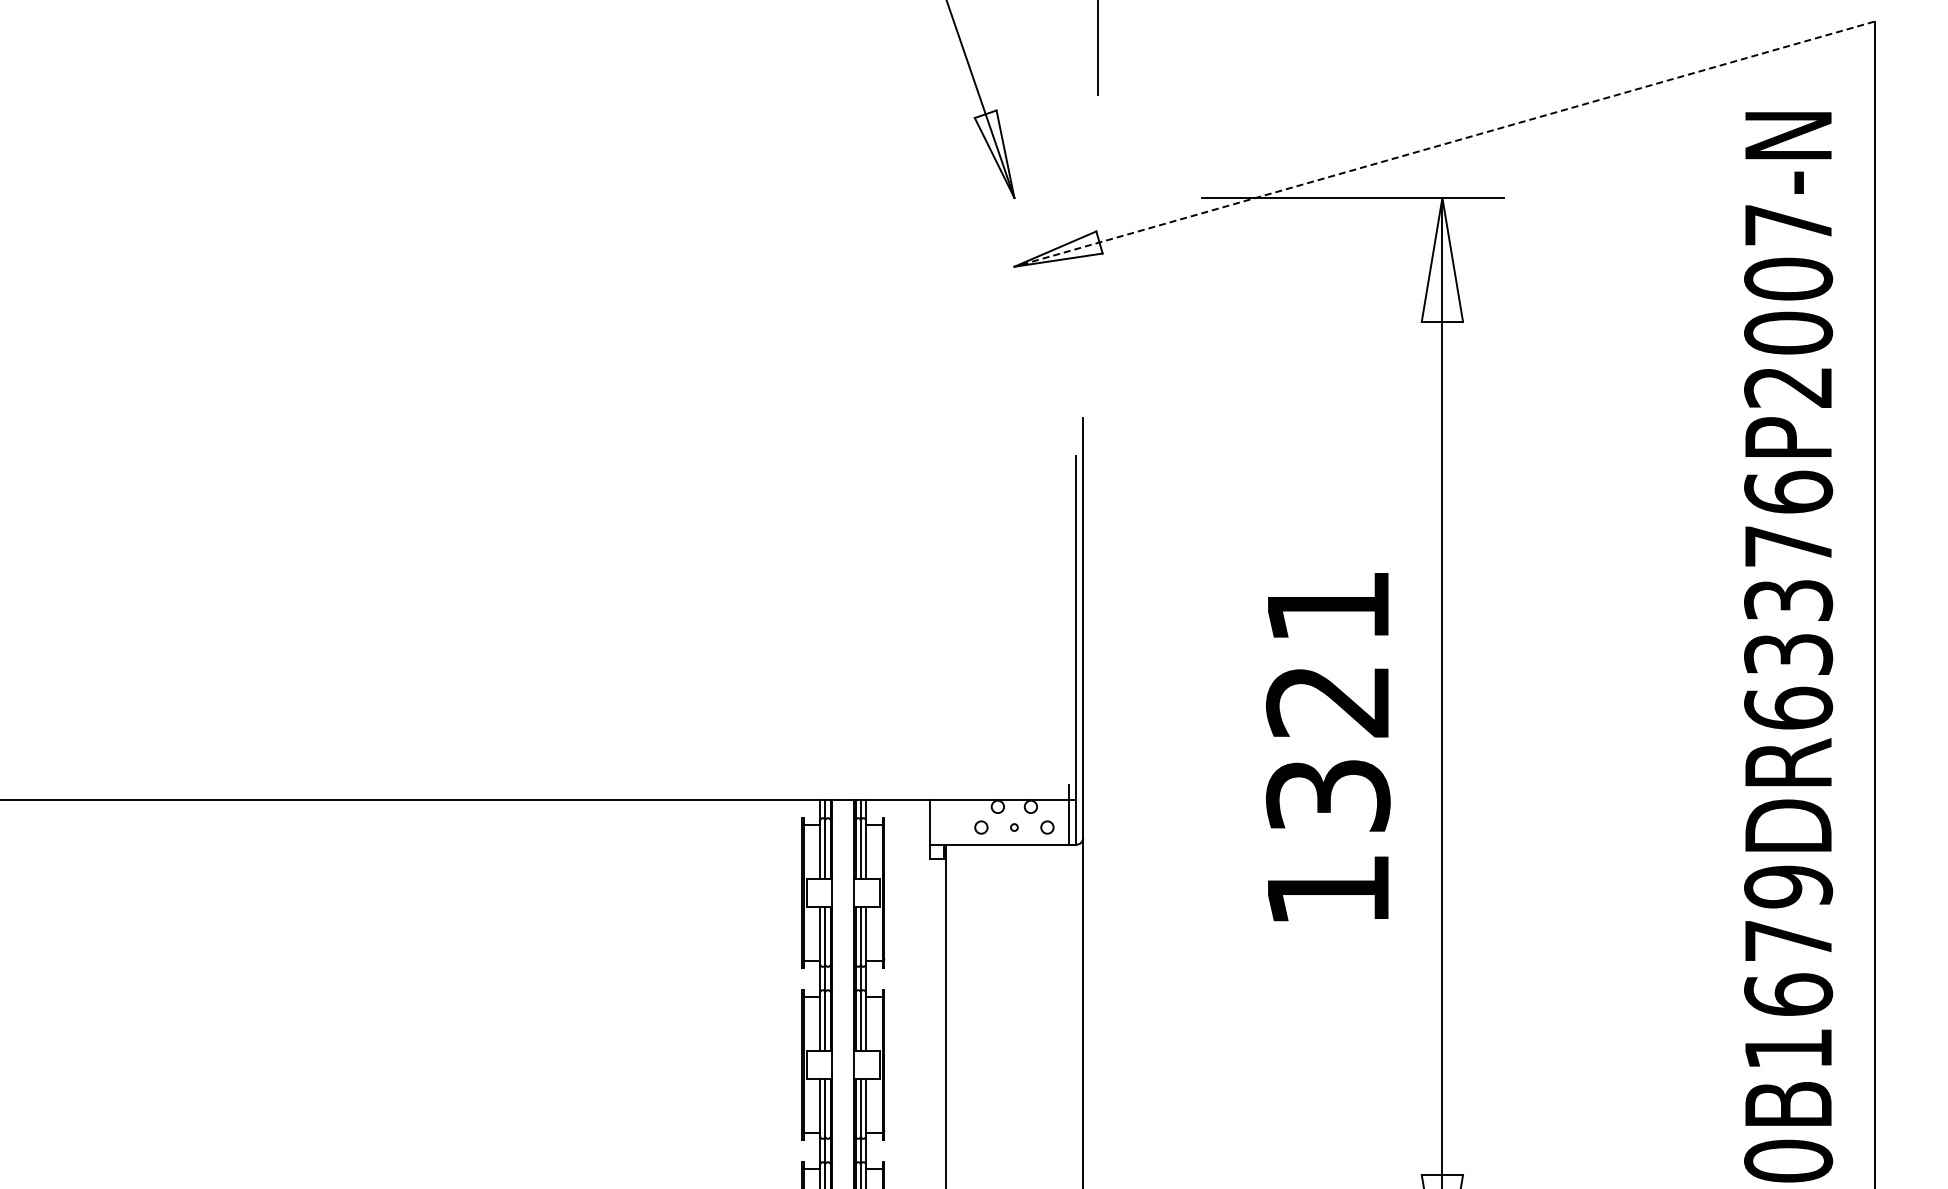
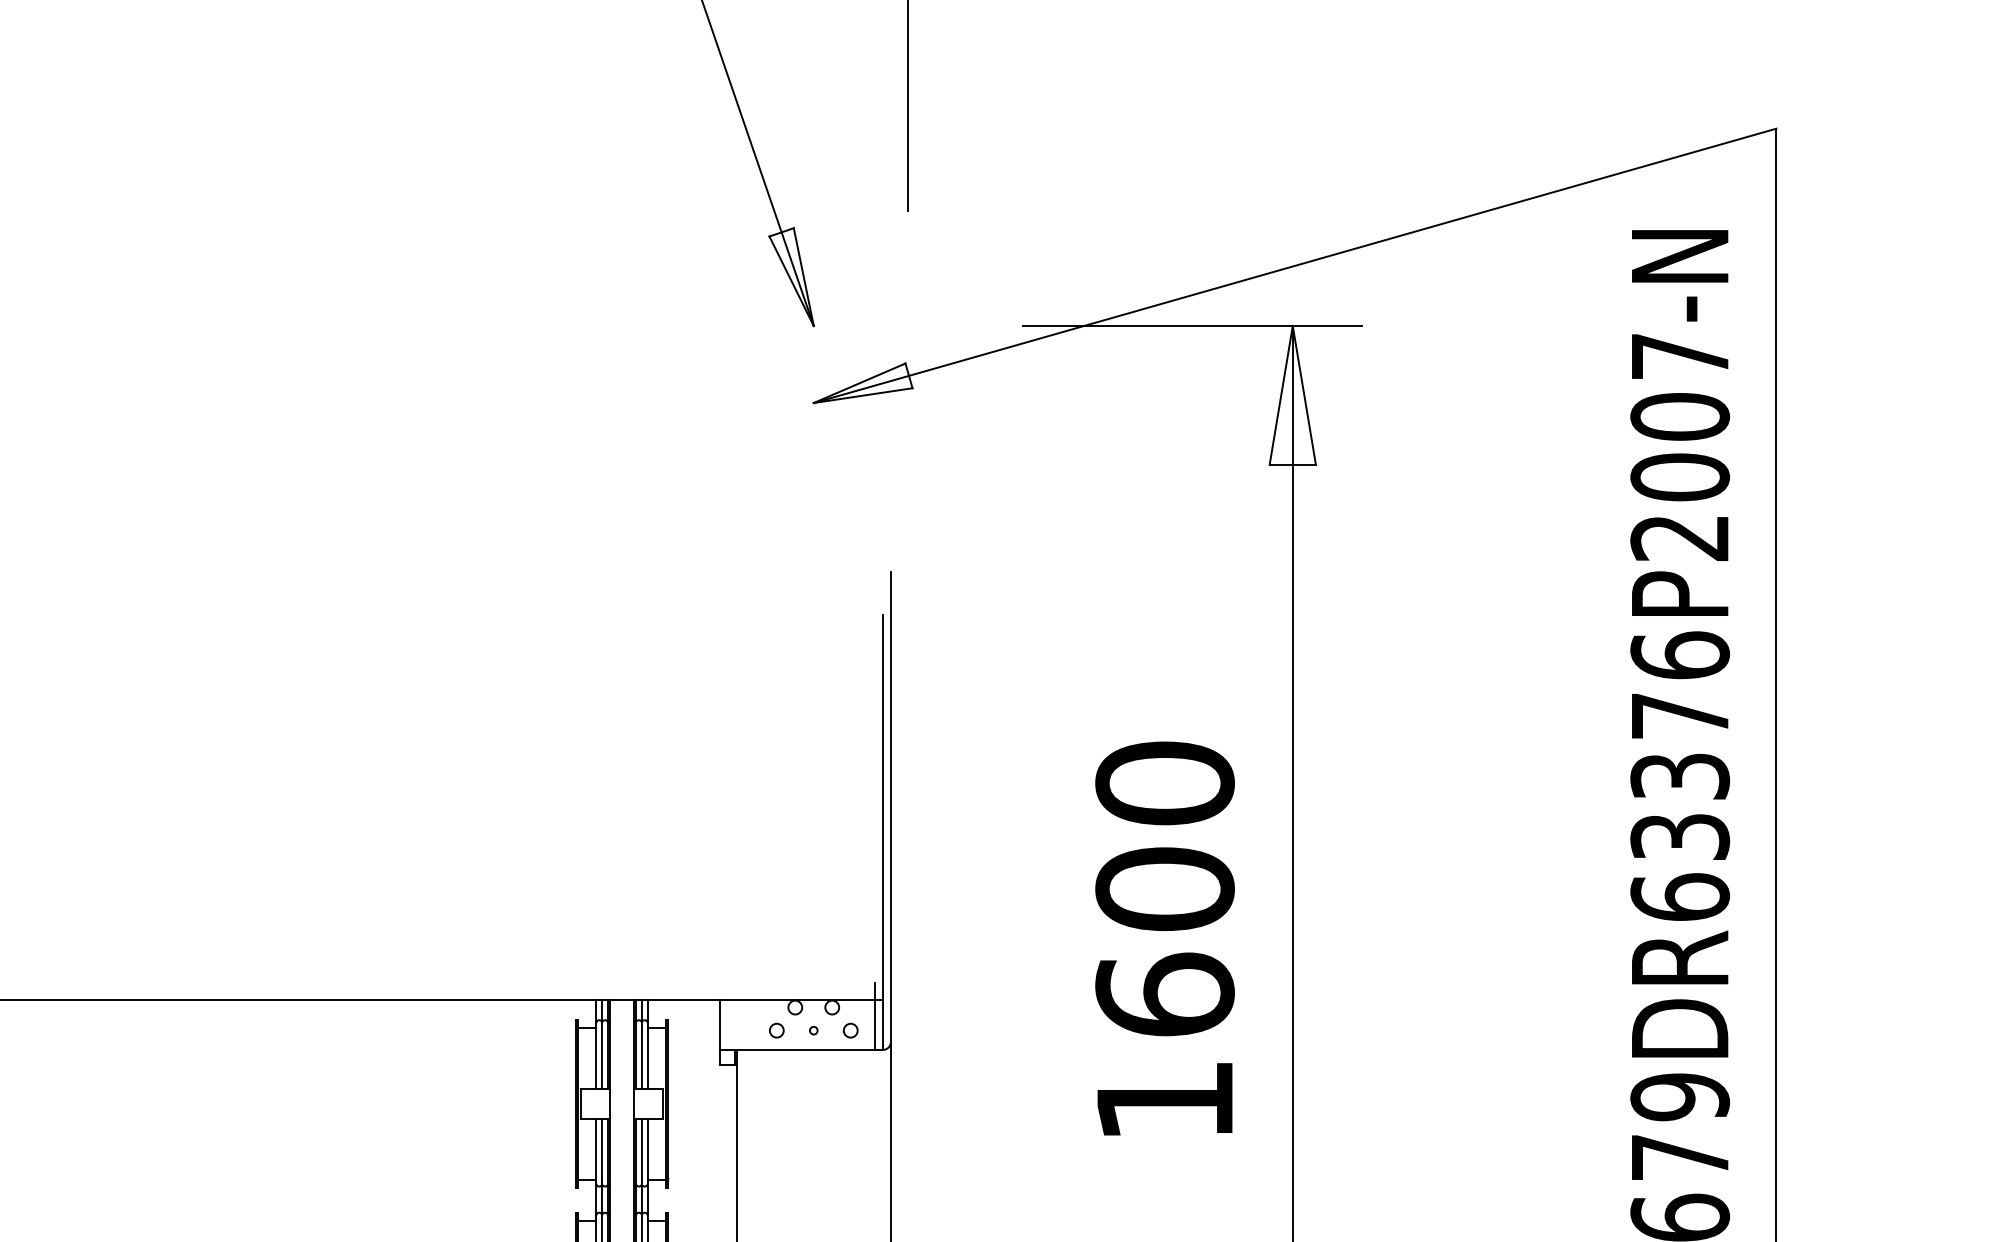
line: (1444, 144) -> (1295, 266), dashed -> solid
text: (1327, 700) -> (1164, 888), 1321 -> 1600

